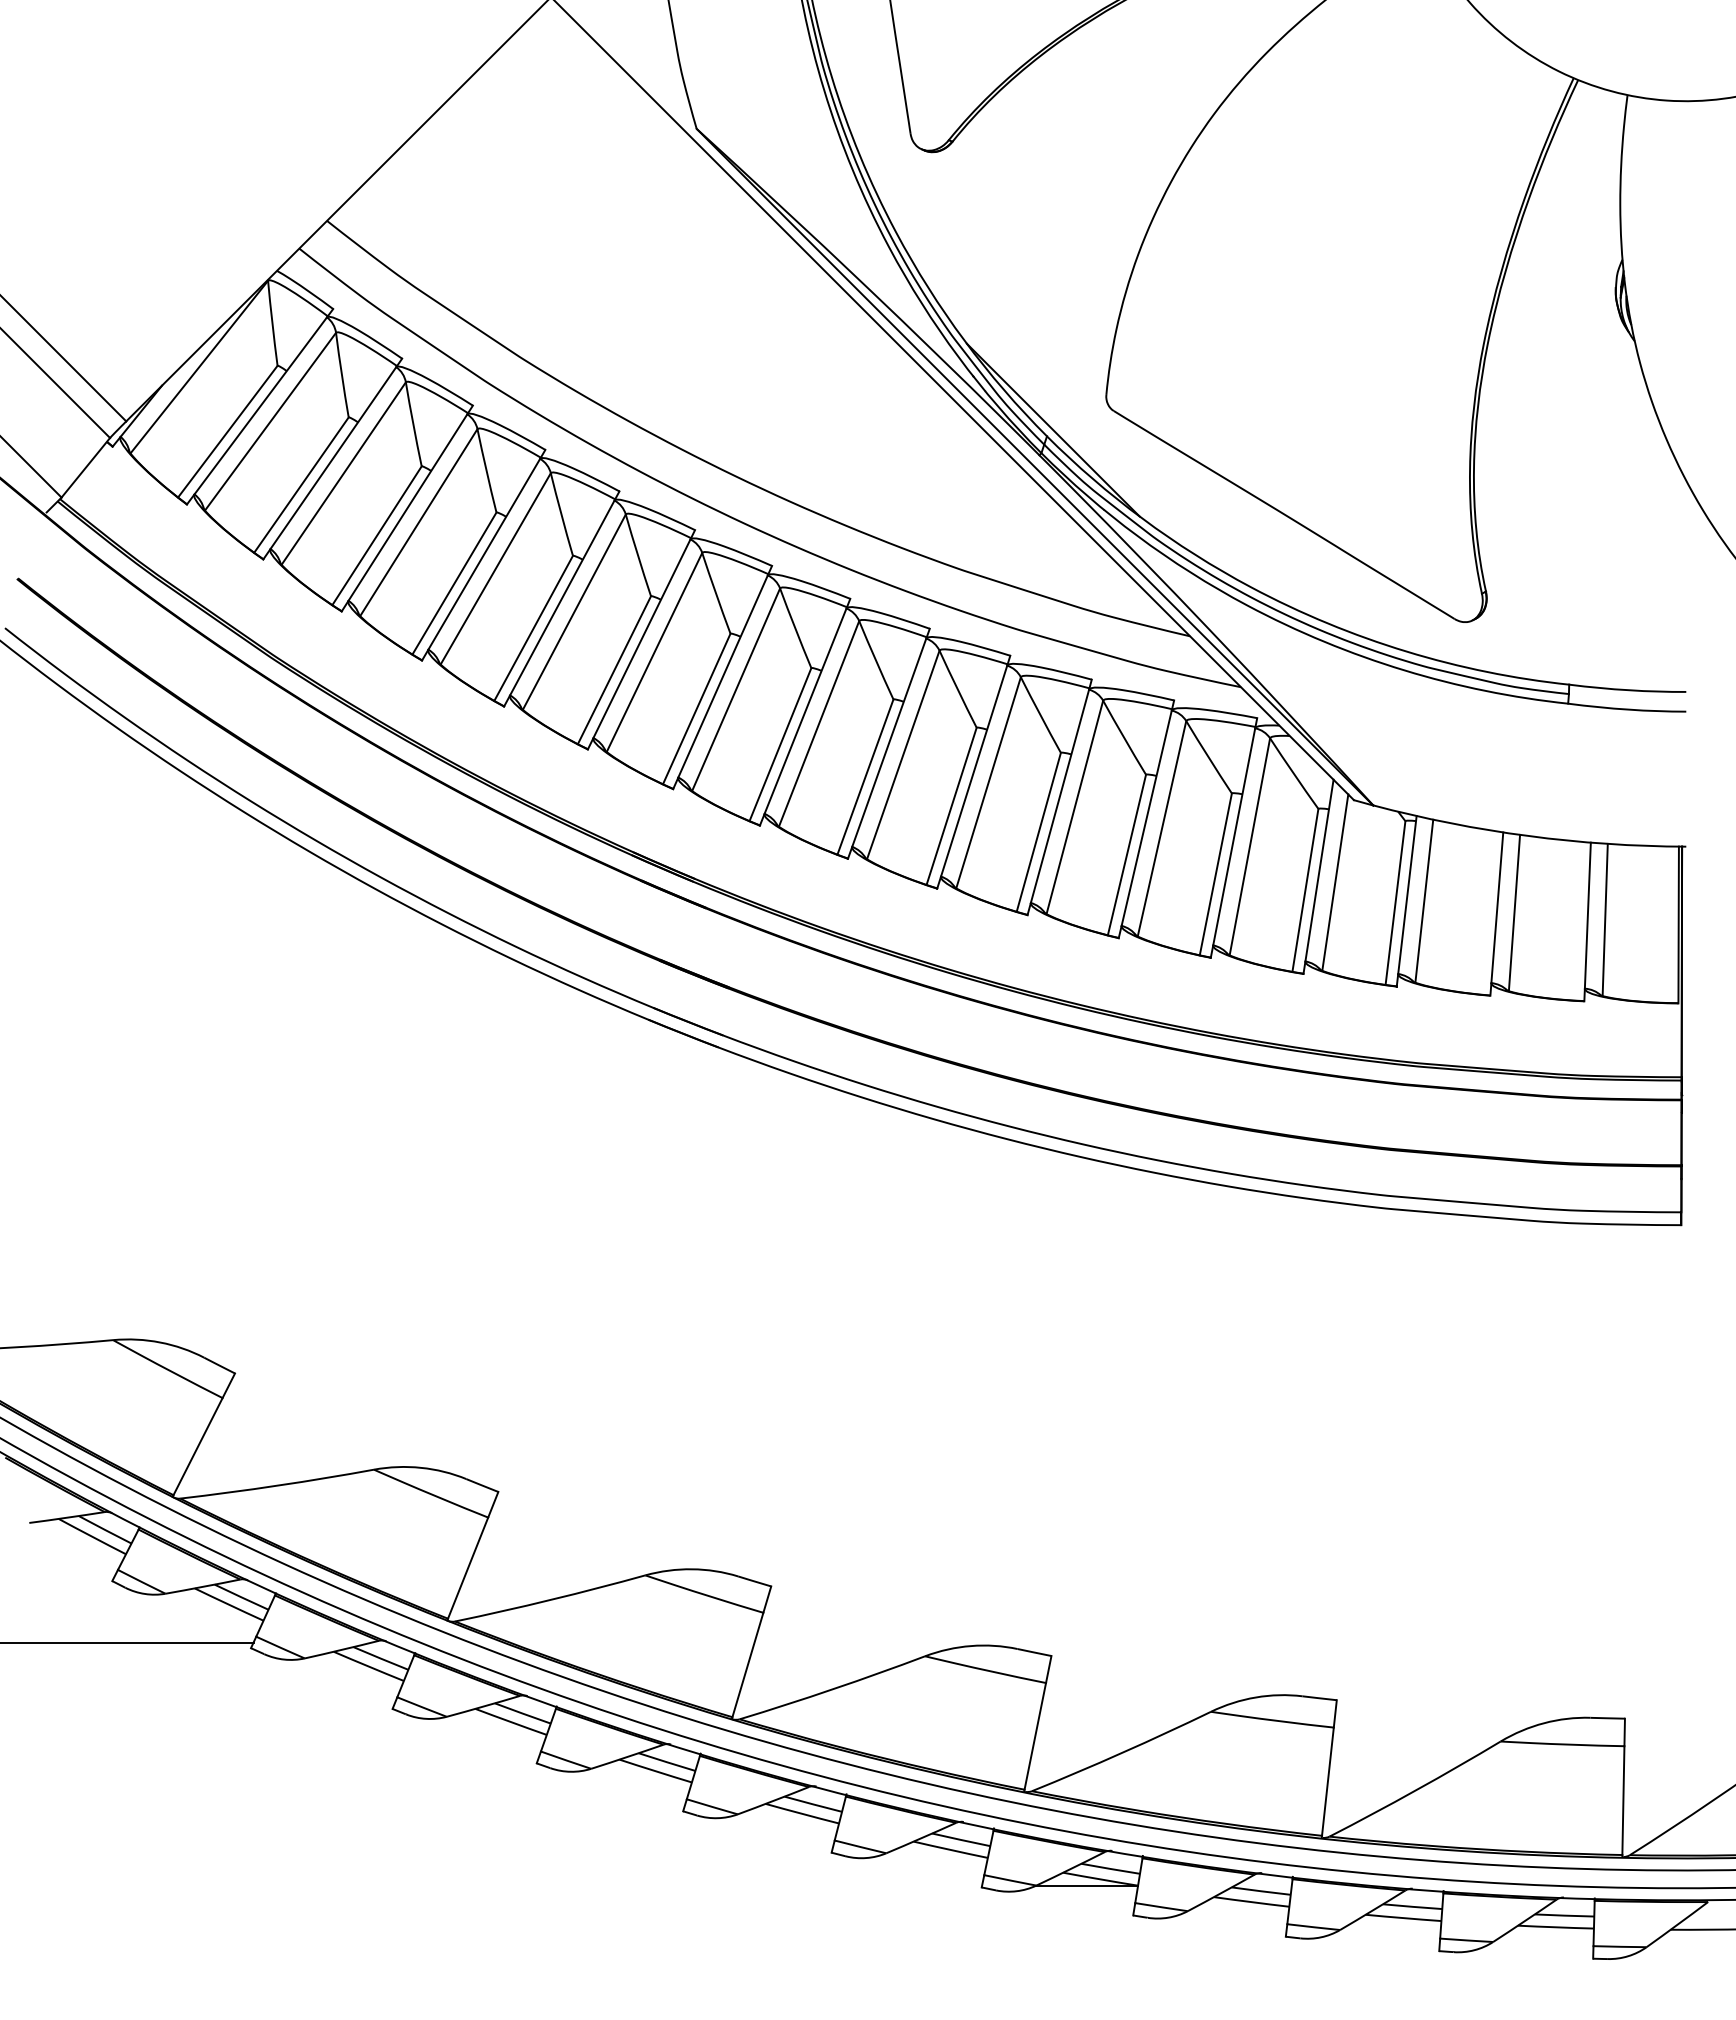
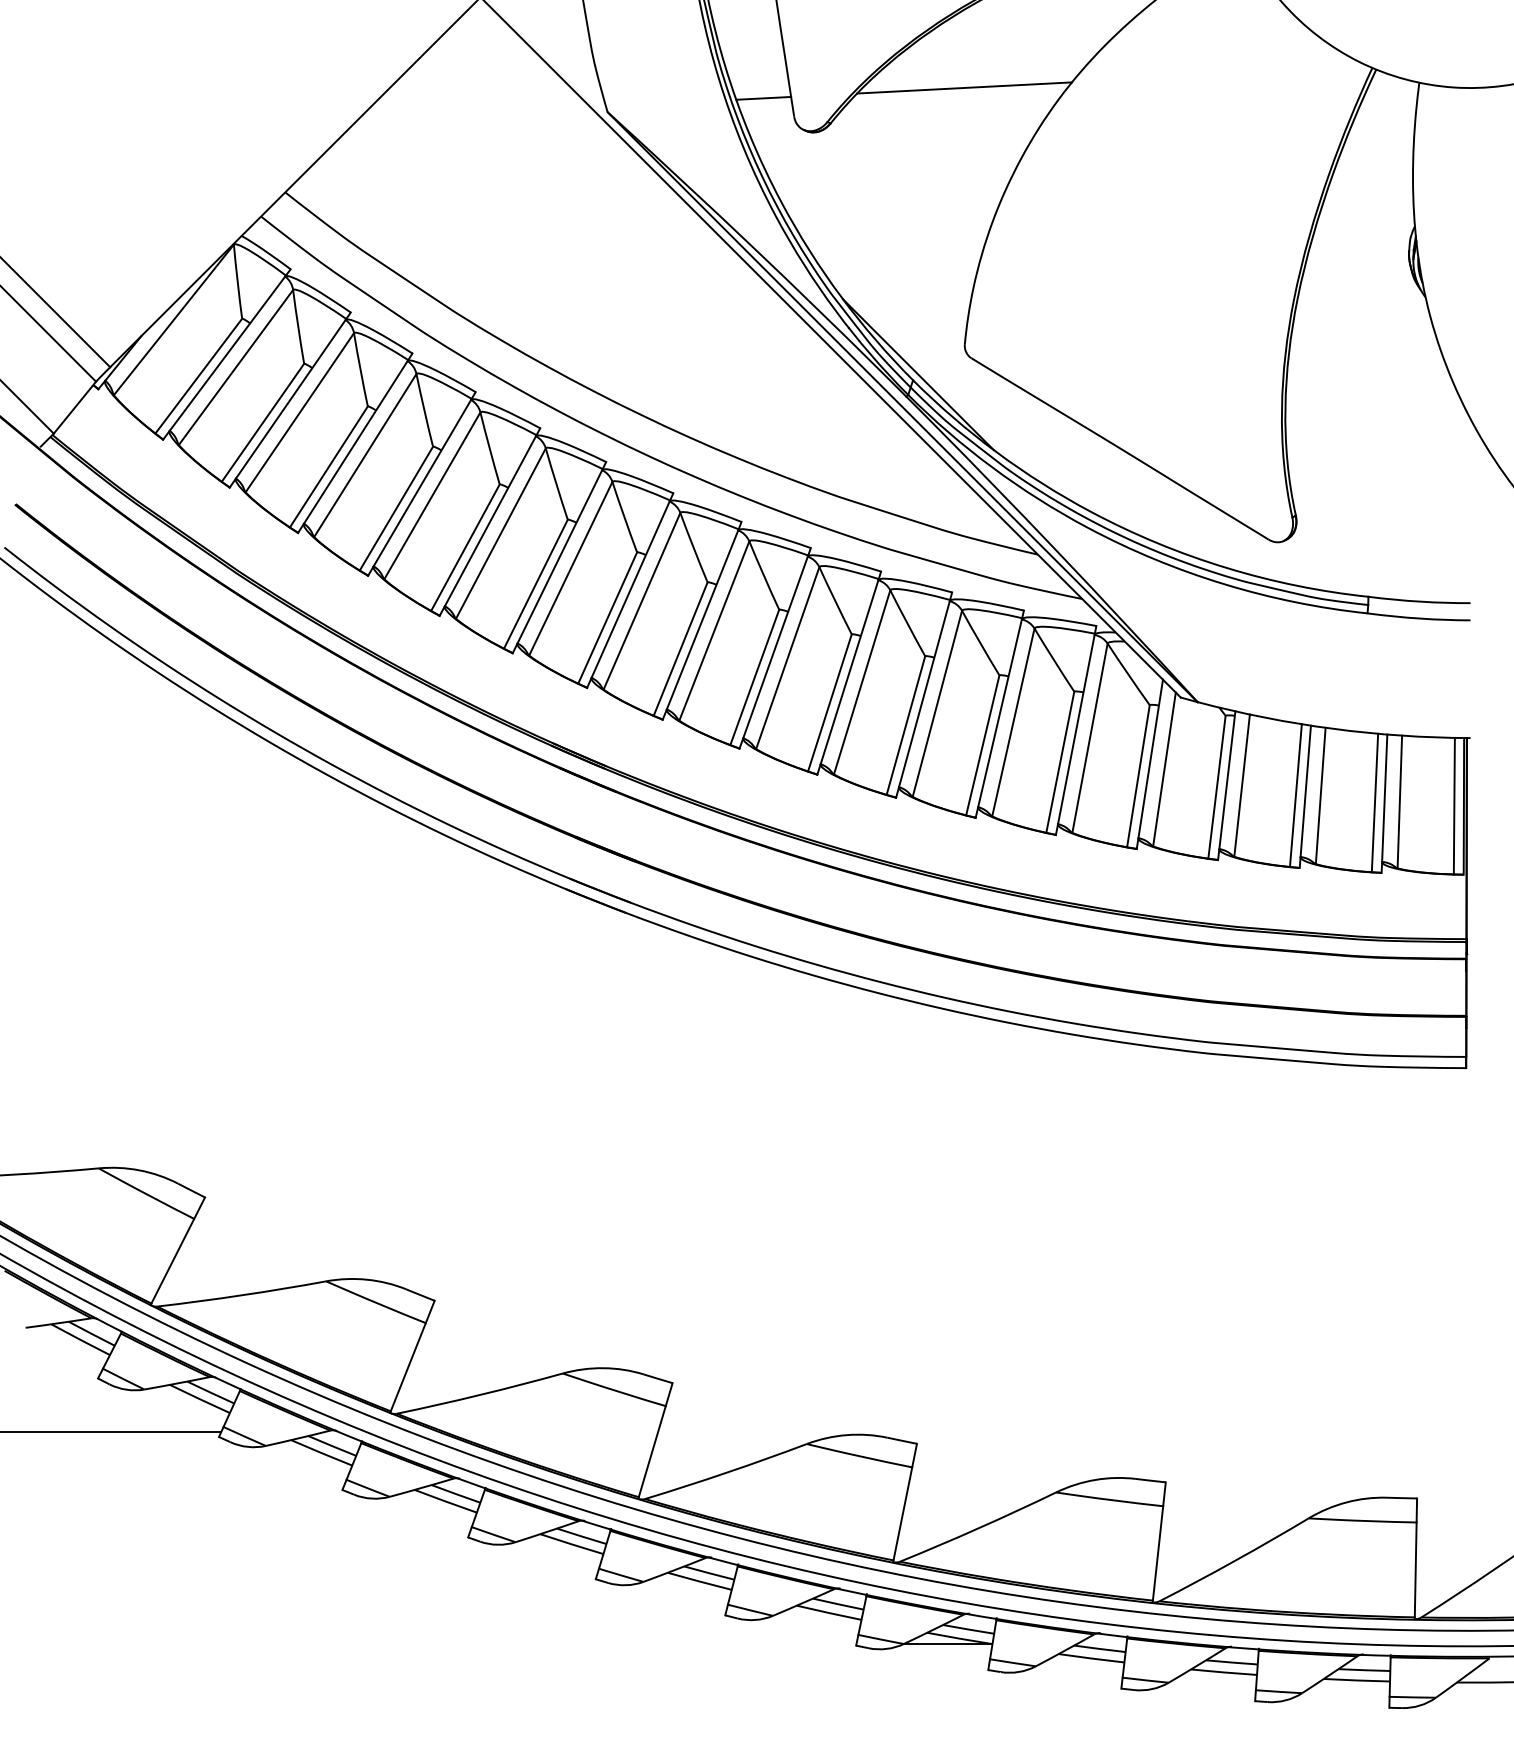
line: (1105, 100) -> (964, 87), added
line: (875, 112) -> (763, 97), added
line: (1485, 912) -> (1295, 795), added
line: (1576, 920) -> (1374, 802), added
line: (1667, 924) -> (1454, 805), added

